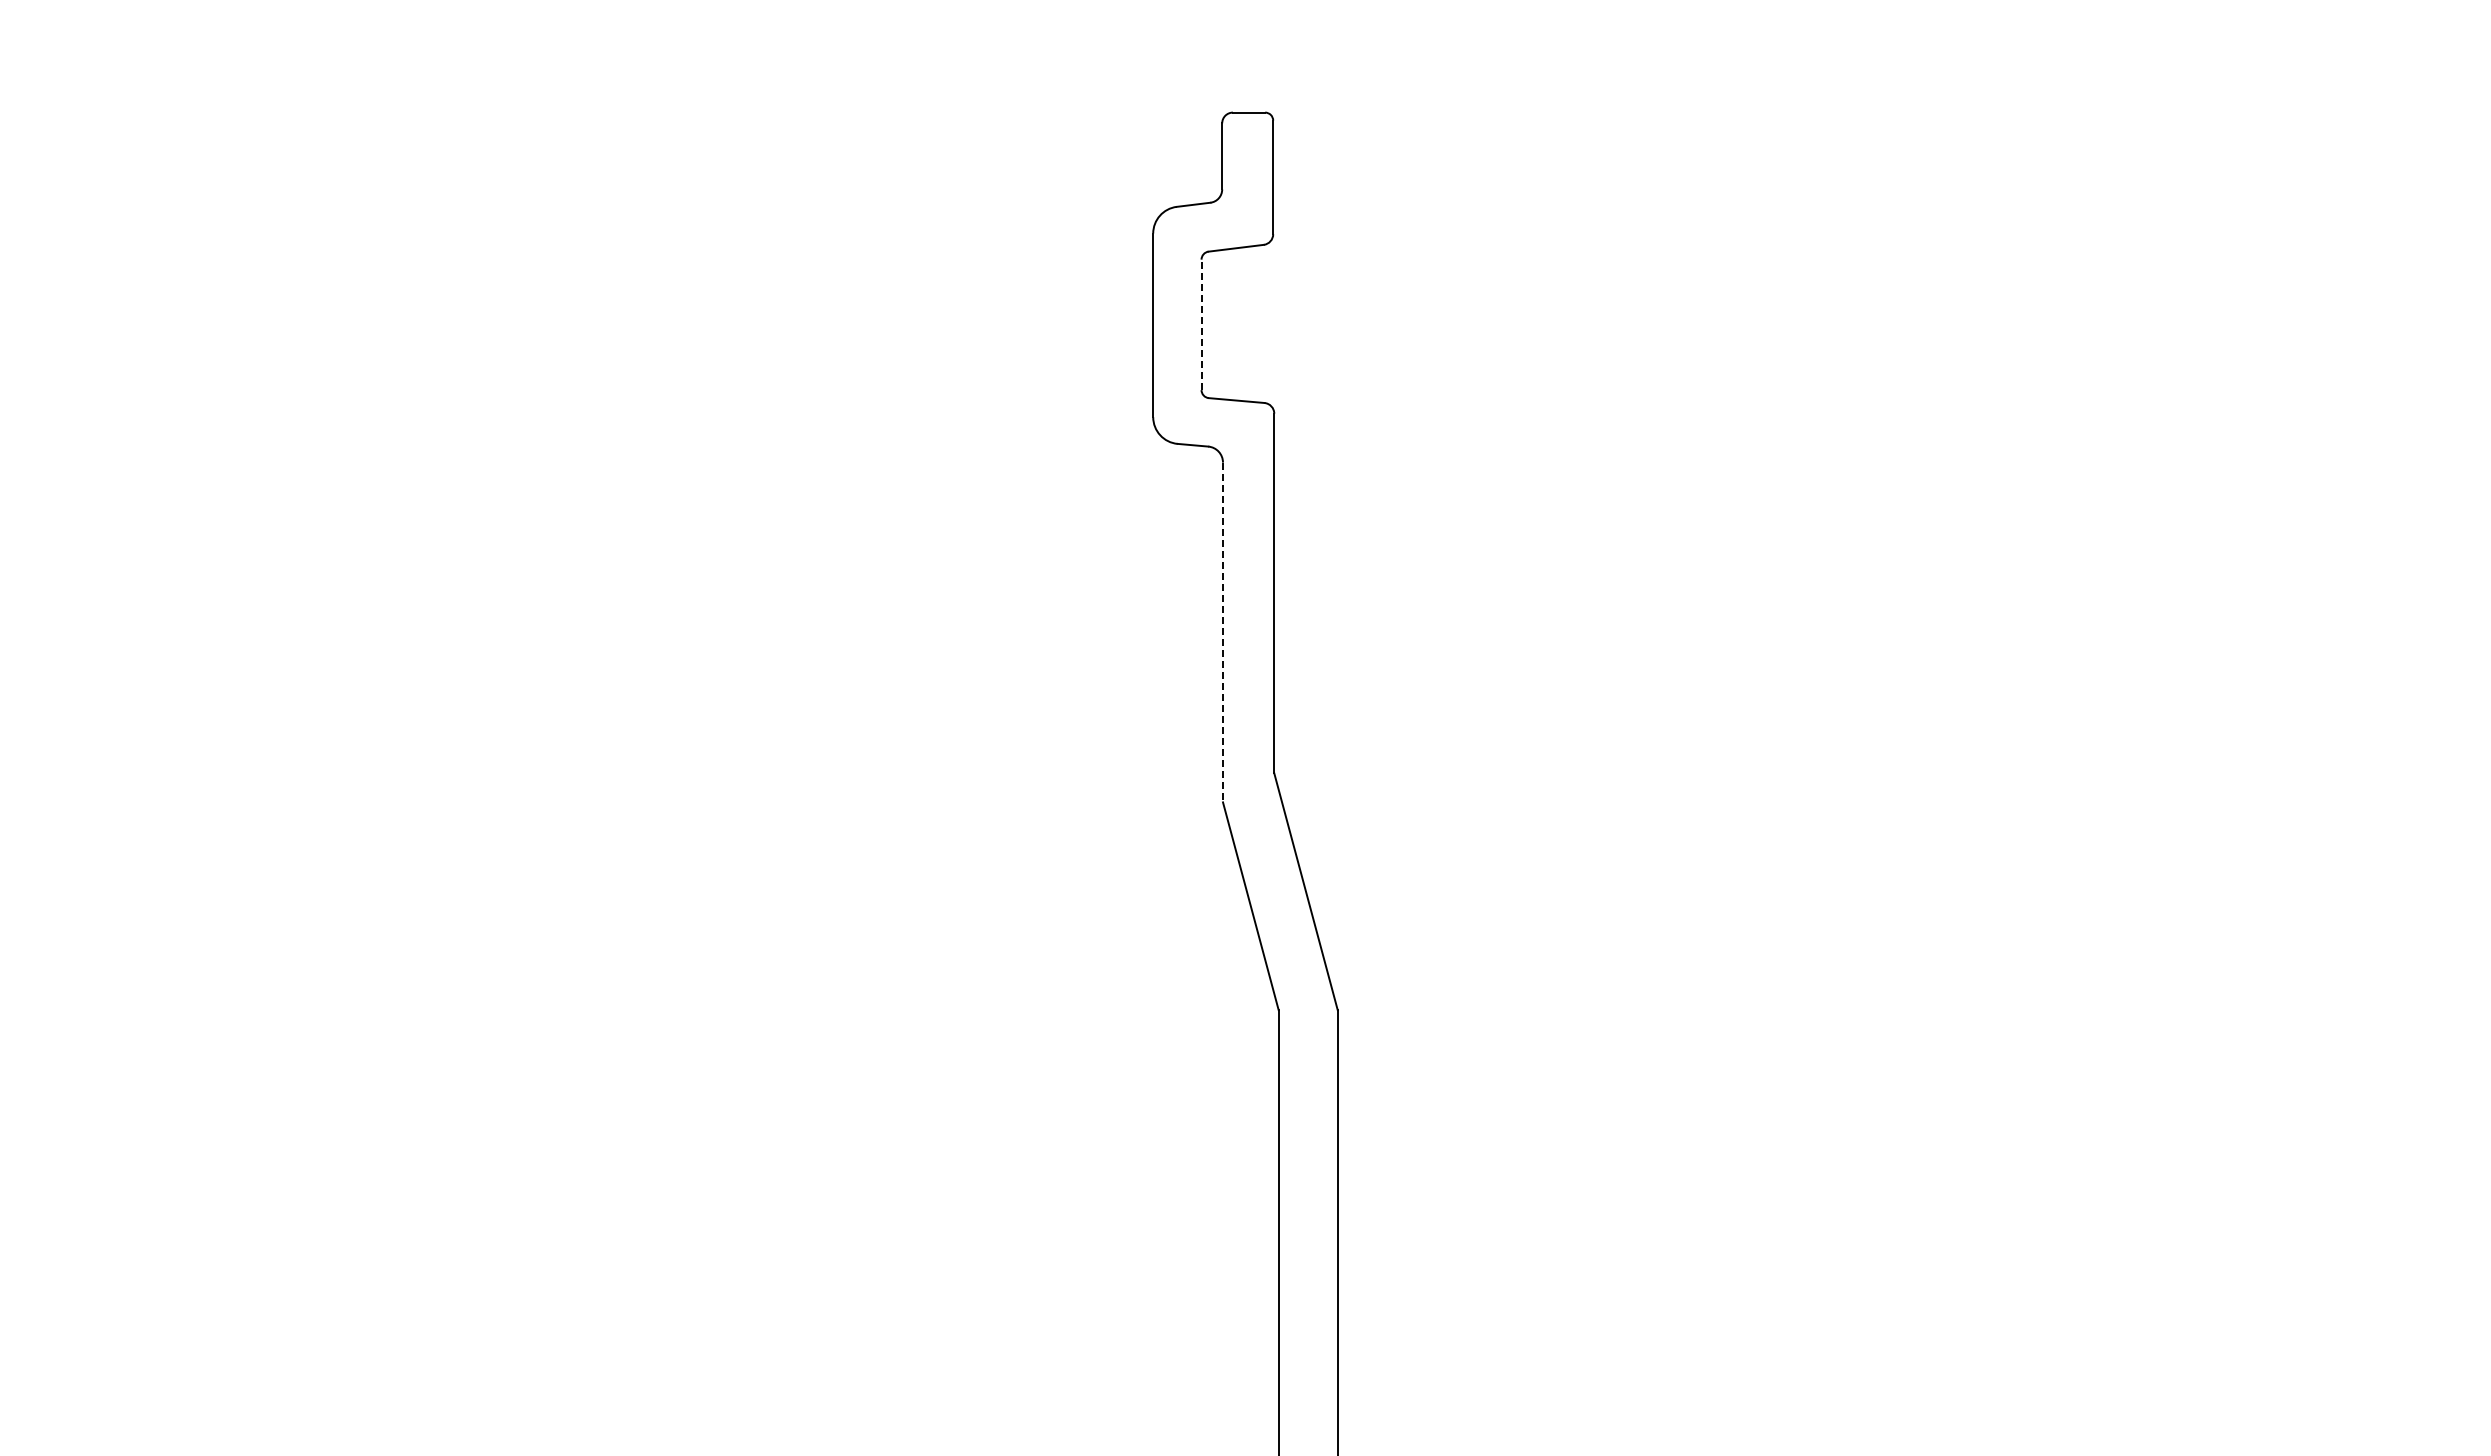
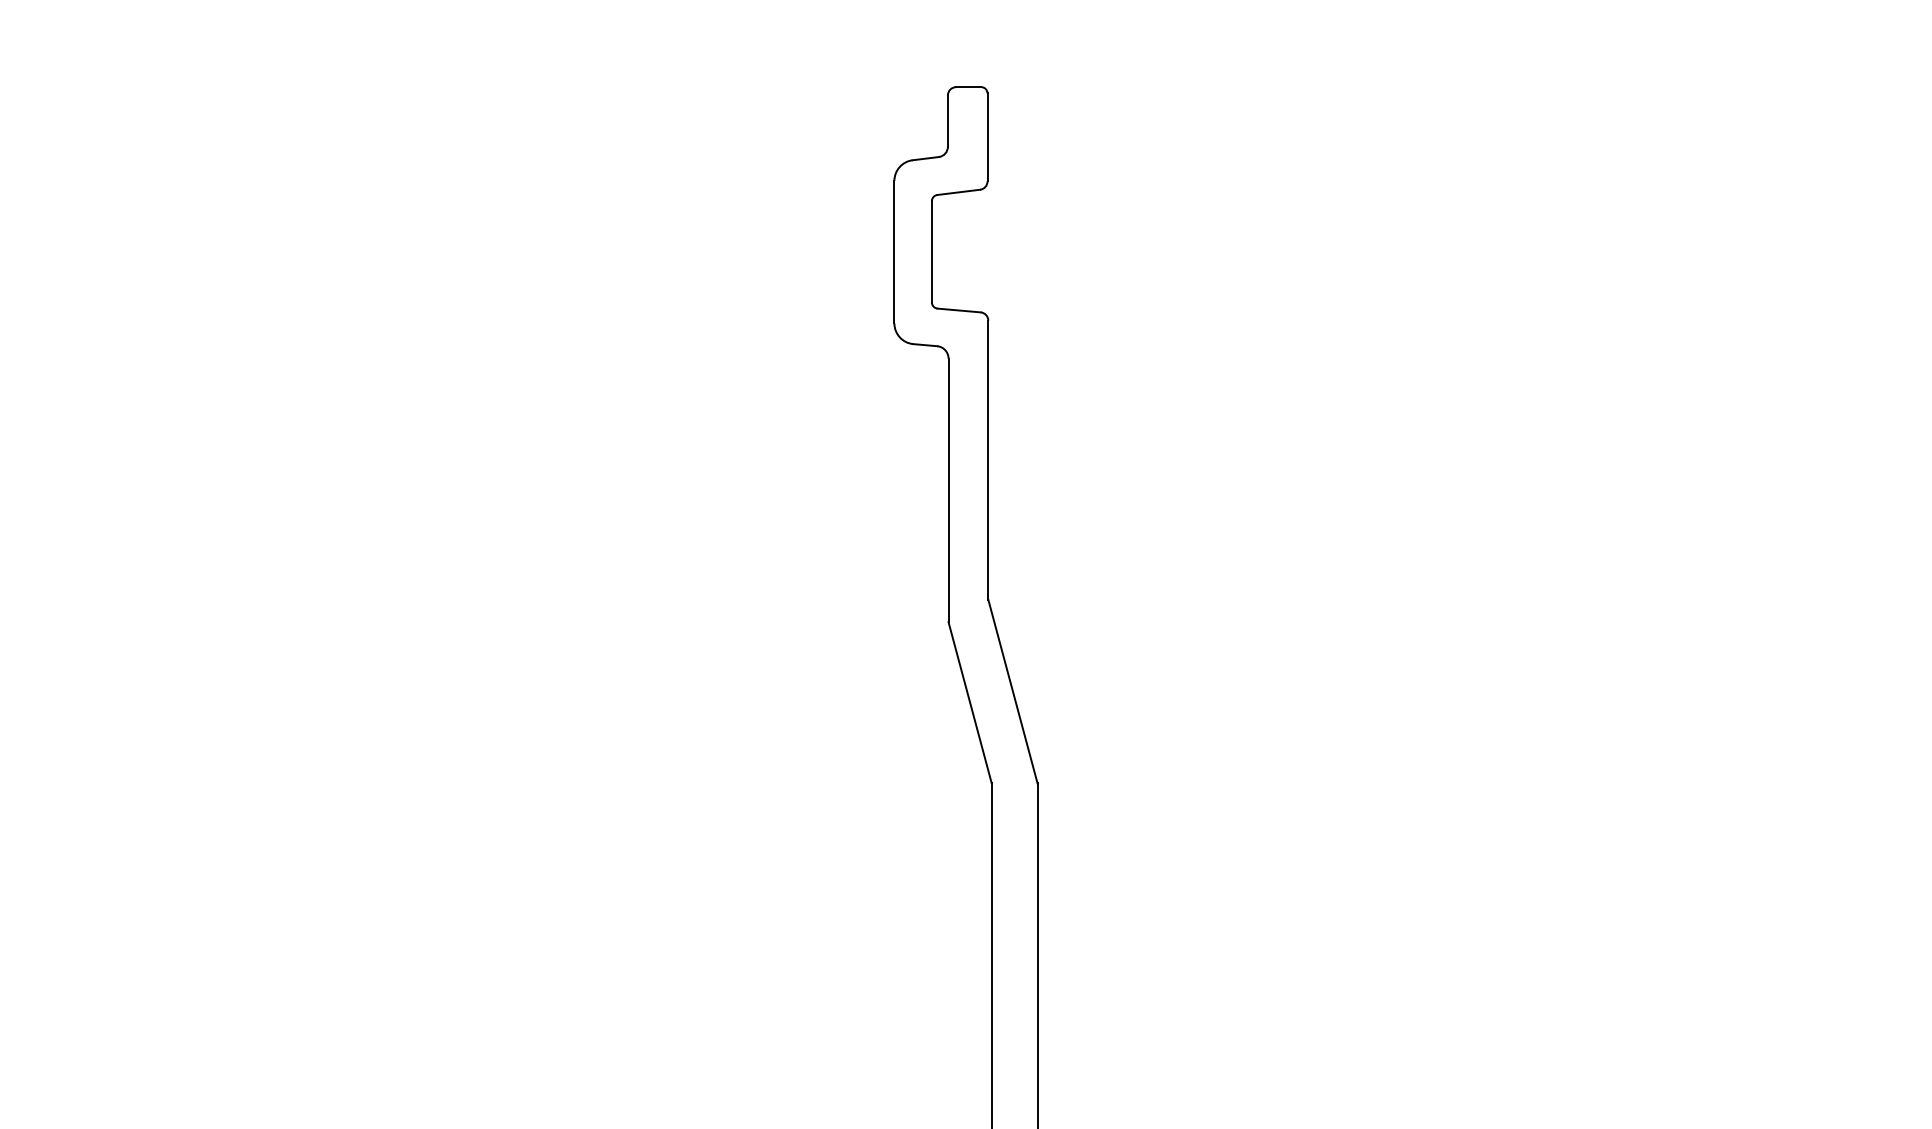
line: (1201, 324) -> (931, 251), dashed -> solid
line: (1223, 632) -> (948, 490), dashed -> solid

